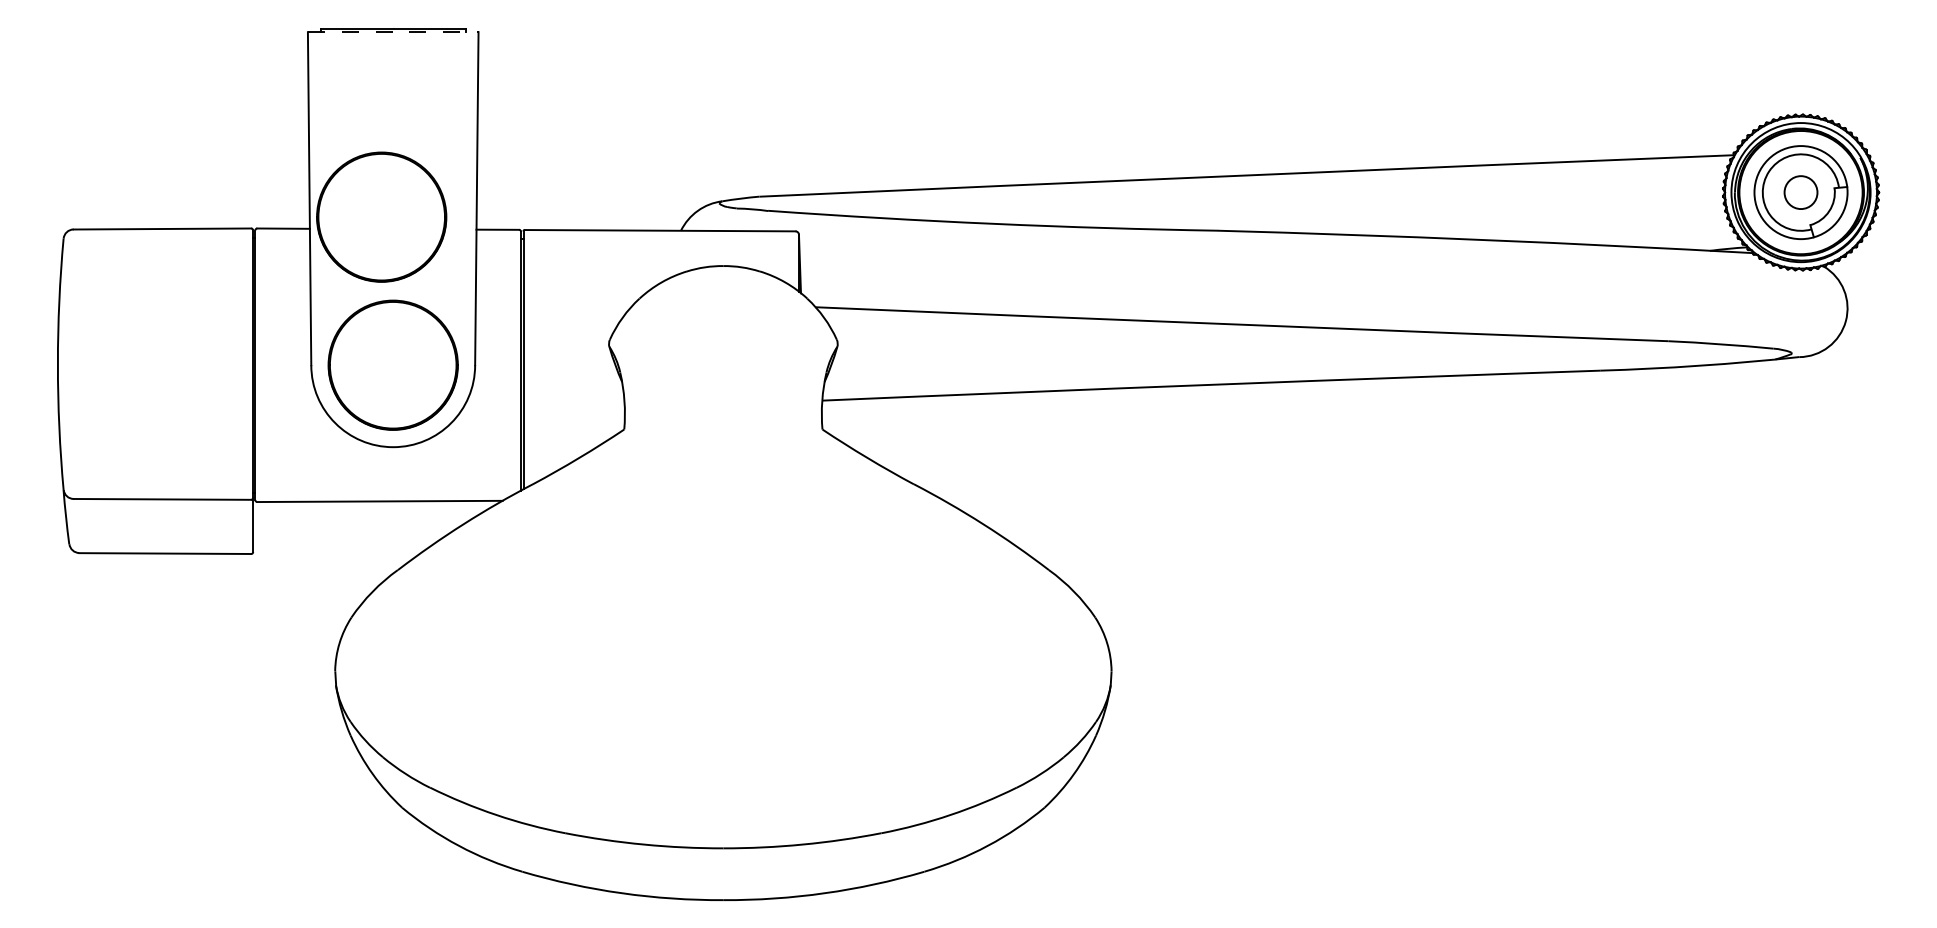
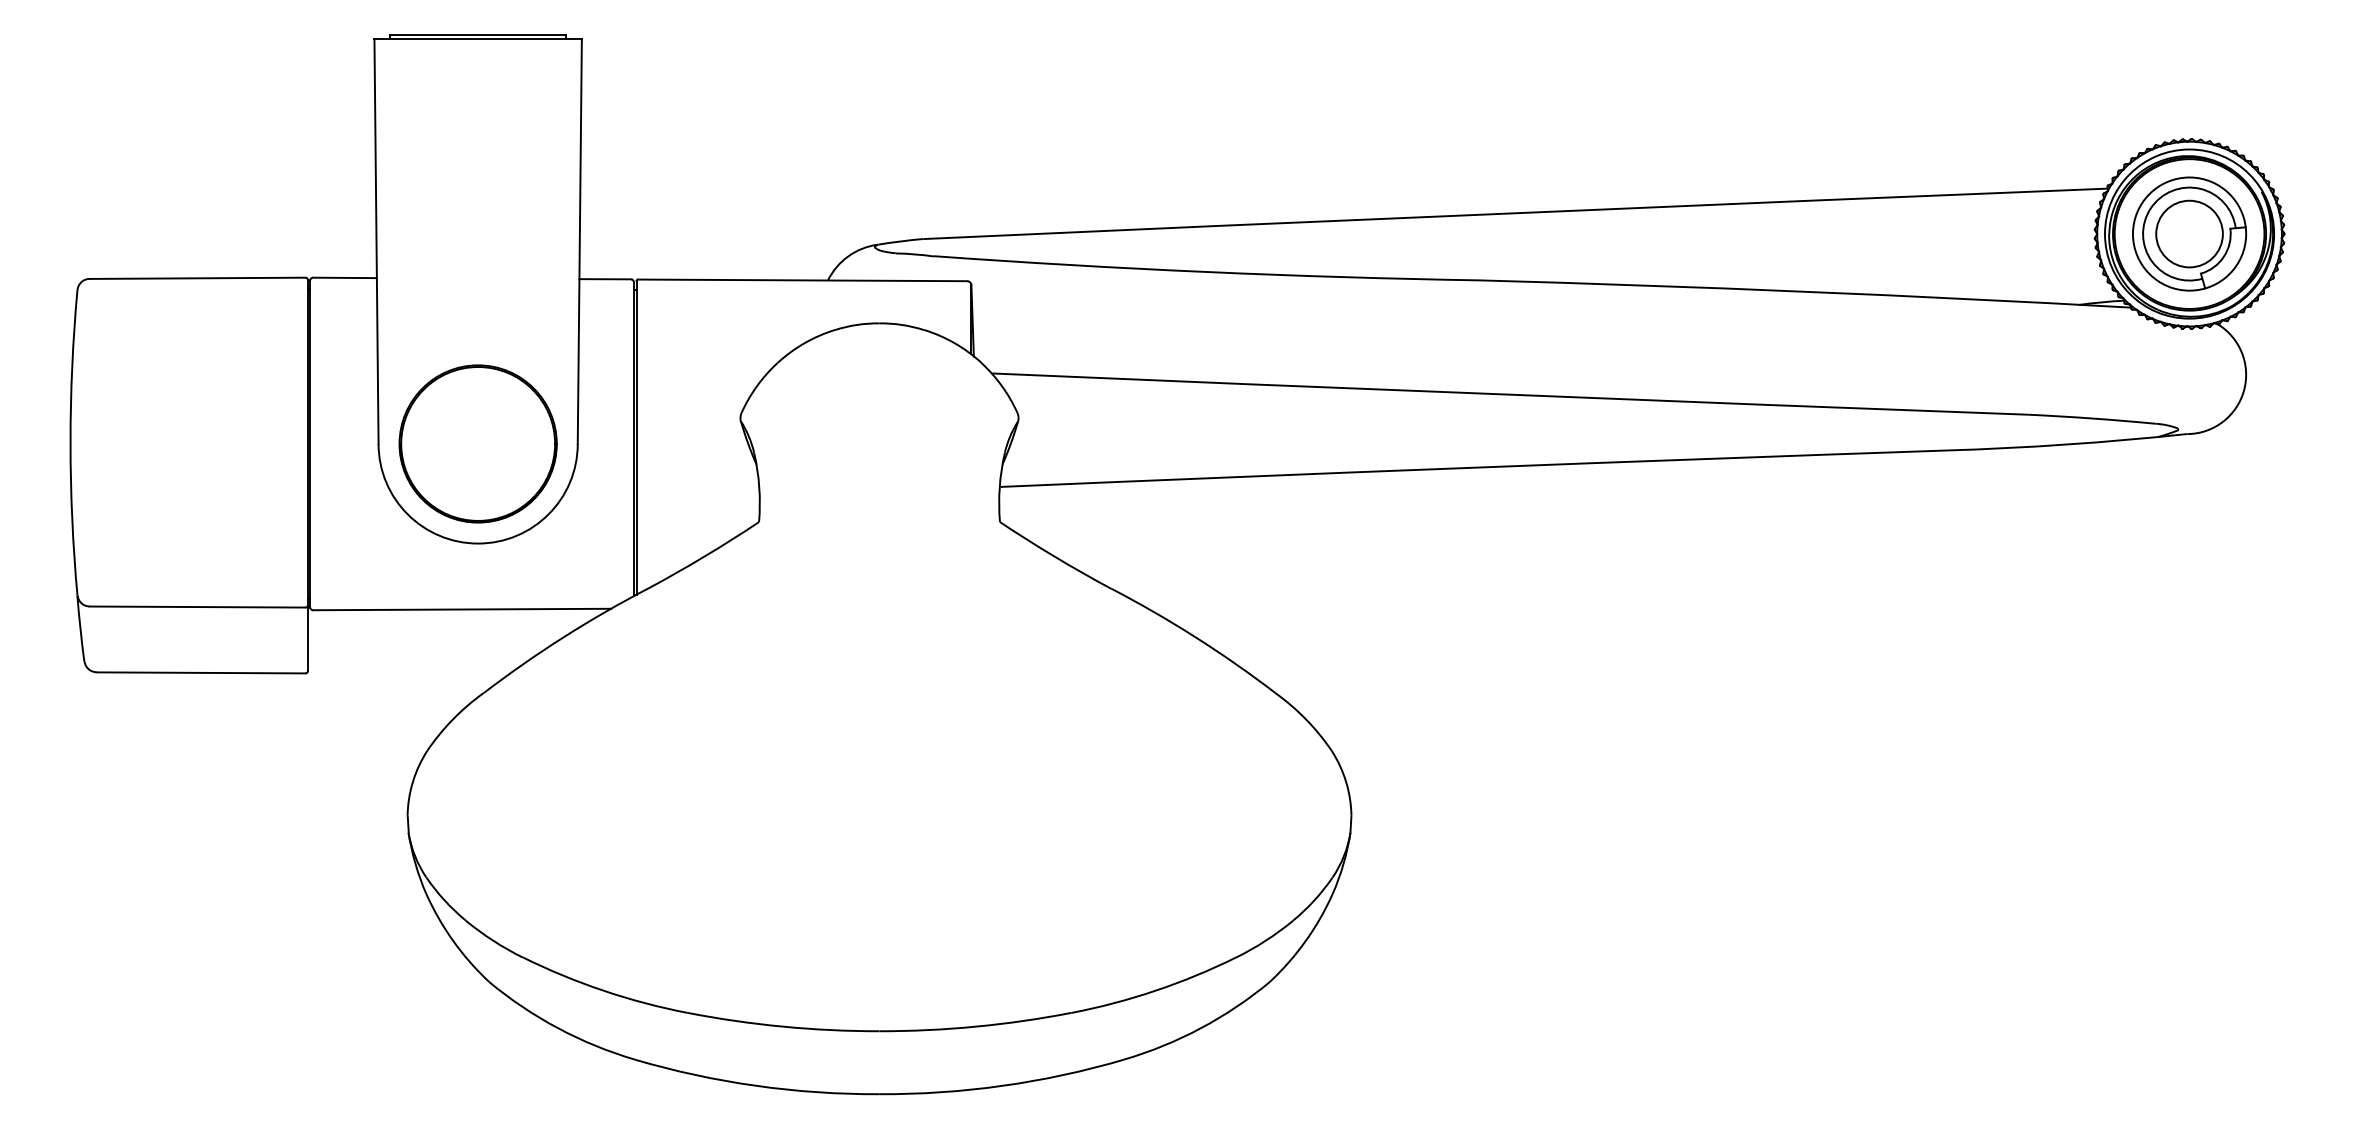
line: (393, 32) -> (478, 39), dashed -> solid
circle: (1800, 192) -> (2189, 233), size x1.67
part: (381, 216) -> (463, 263), removed

